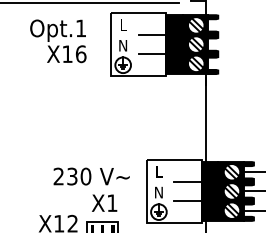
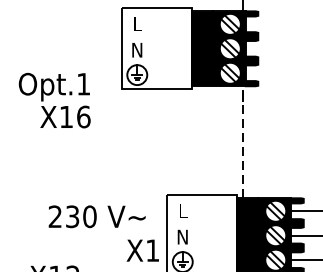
line: (152, 35) -> (174, 37), removed
text: (58, 41) -> (54, 100), moved
line: (152, 54) -> (174, 61), removed
line: (206, 117) -> (243, 141), solid -> dashed
line: (187, 181) -> (219, 223), removed
line: (187, 201) -> (219, 248), removed
text: (104, 202) -> (142, 249), moved

